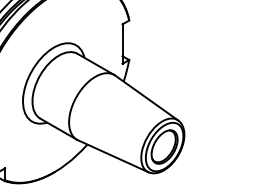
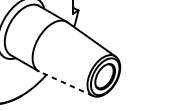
line: (113, 156) -> (66, 83), solid -> dashed

